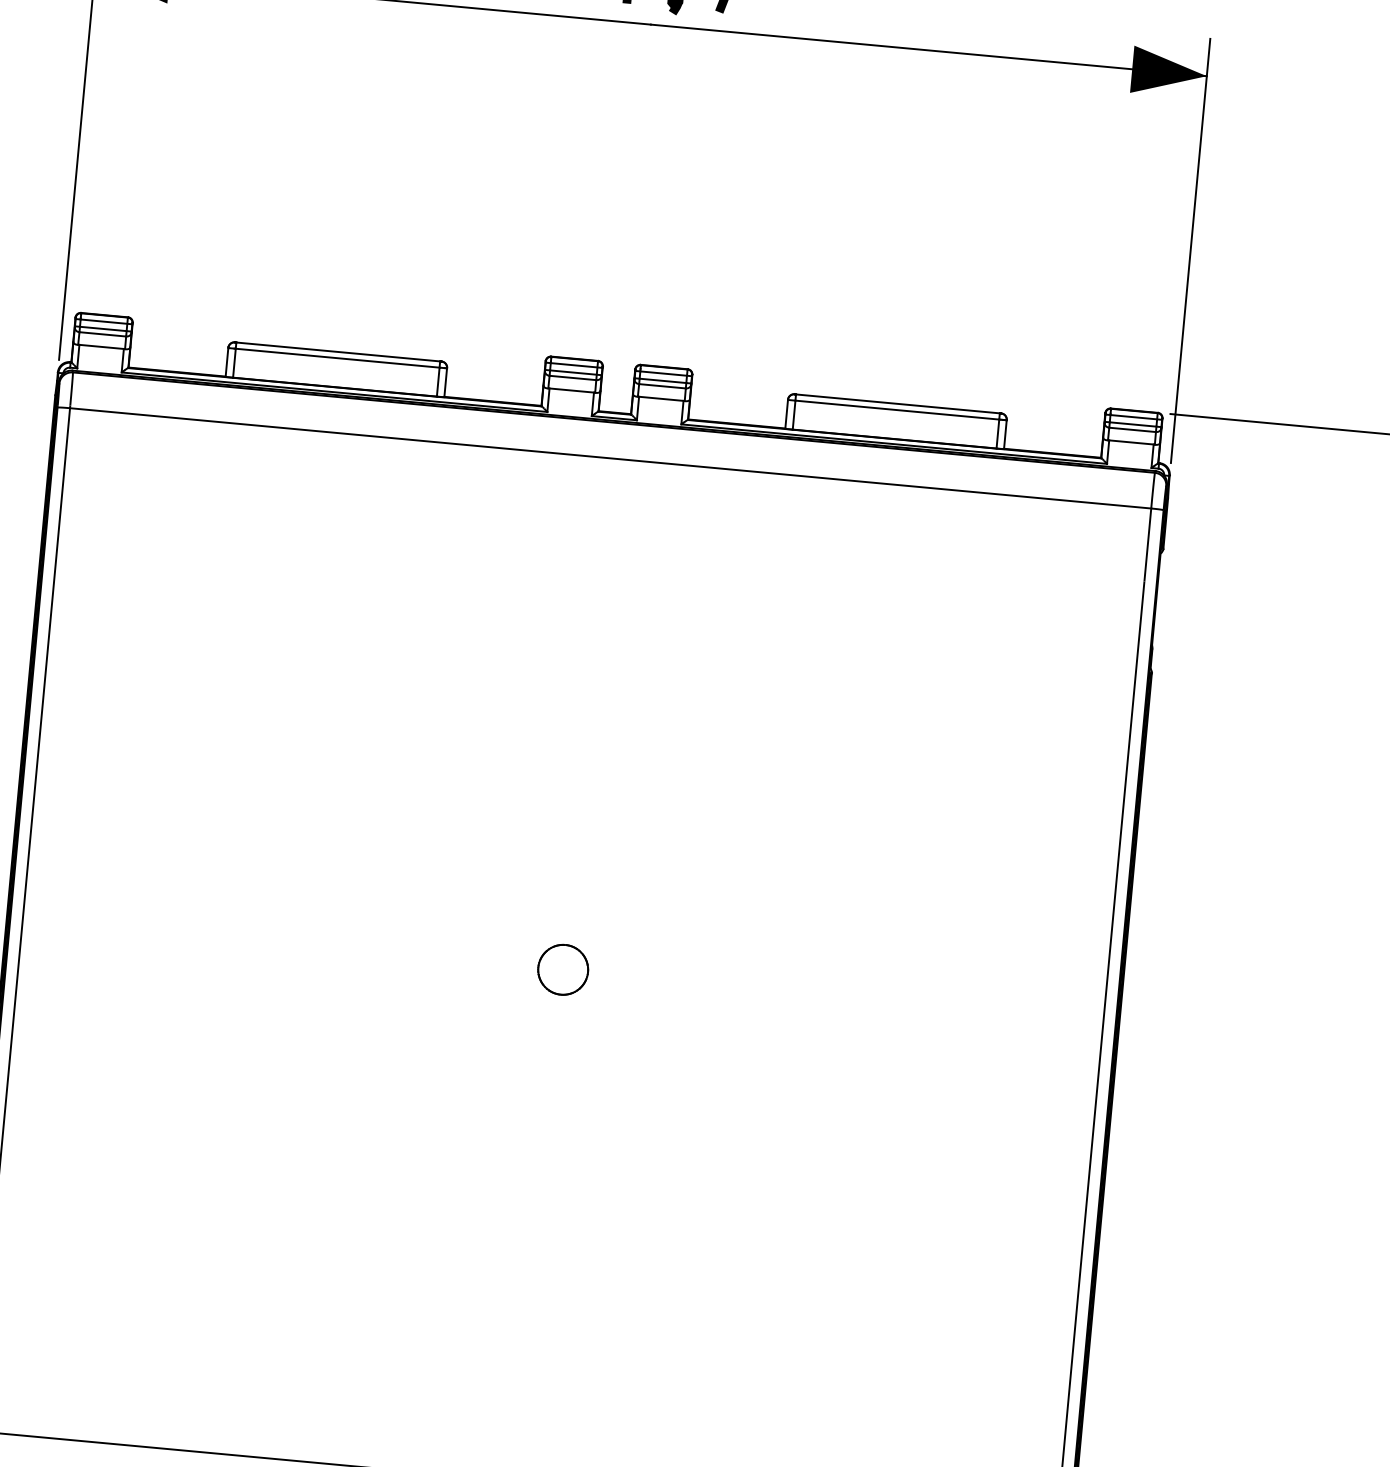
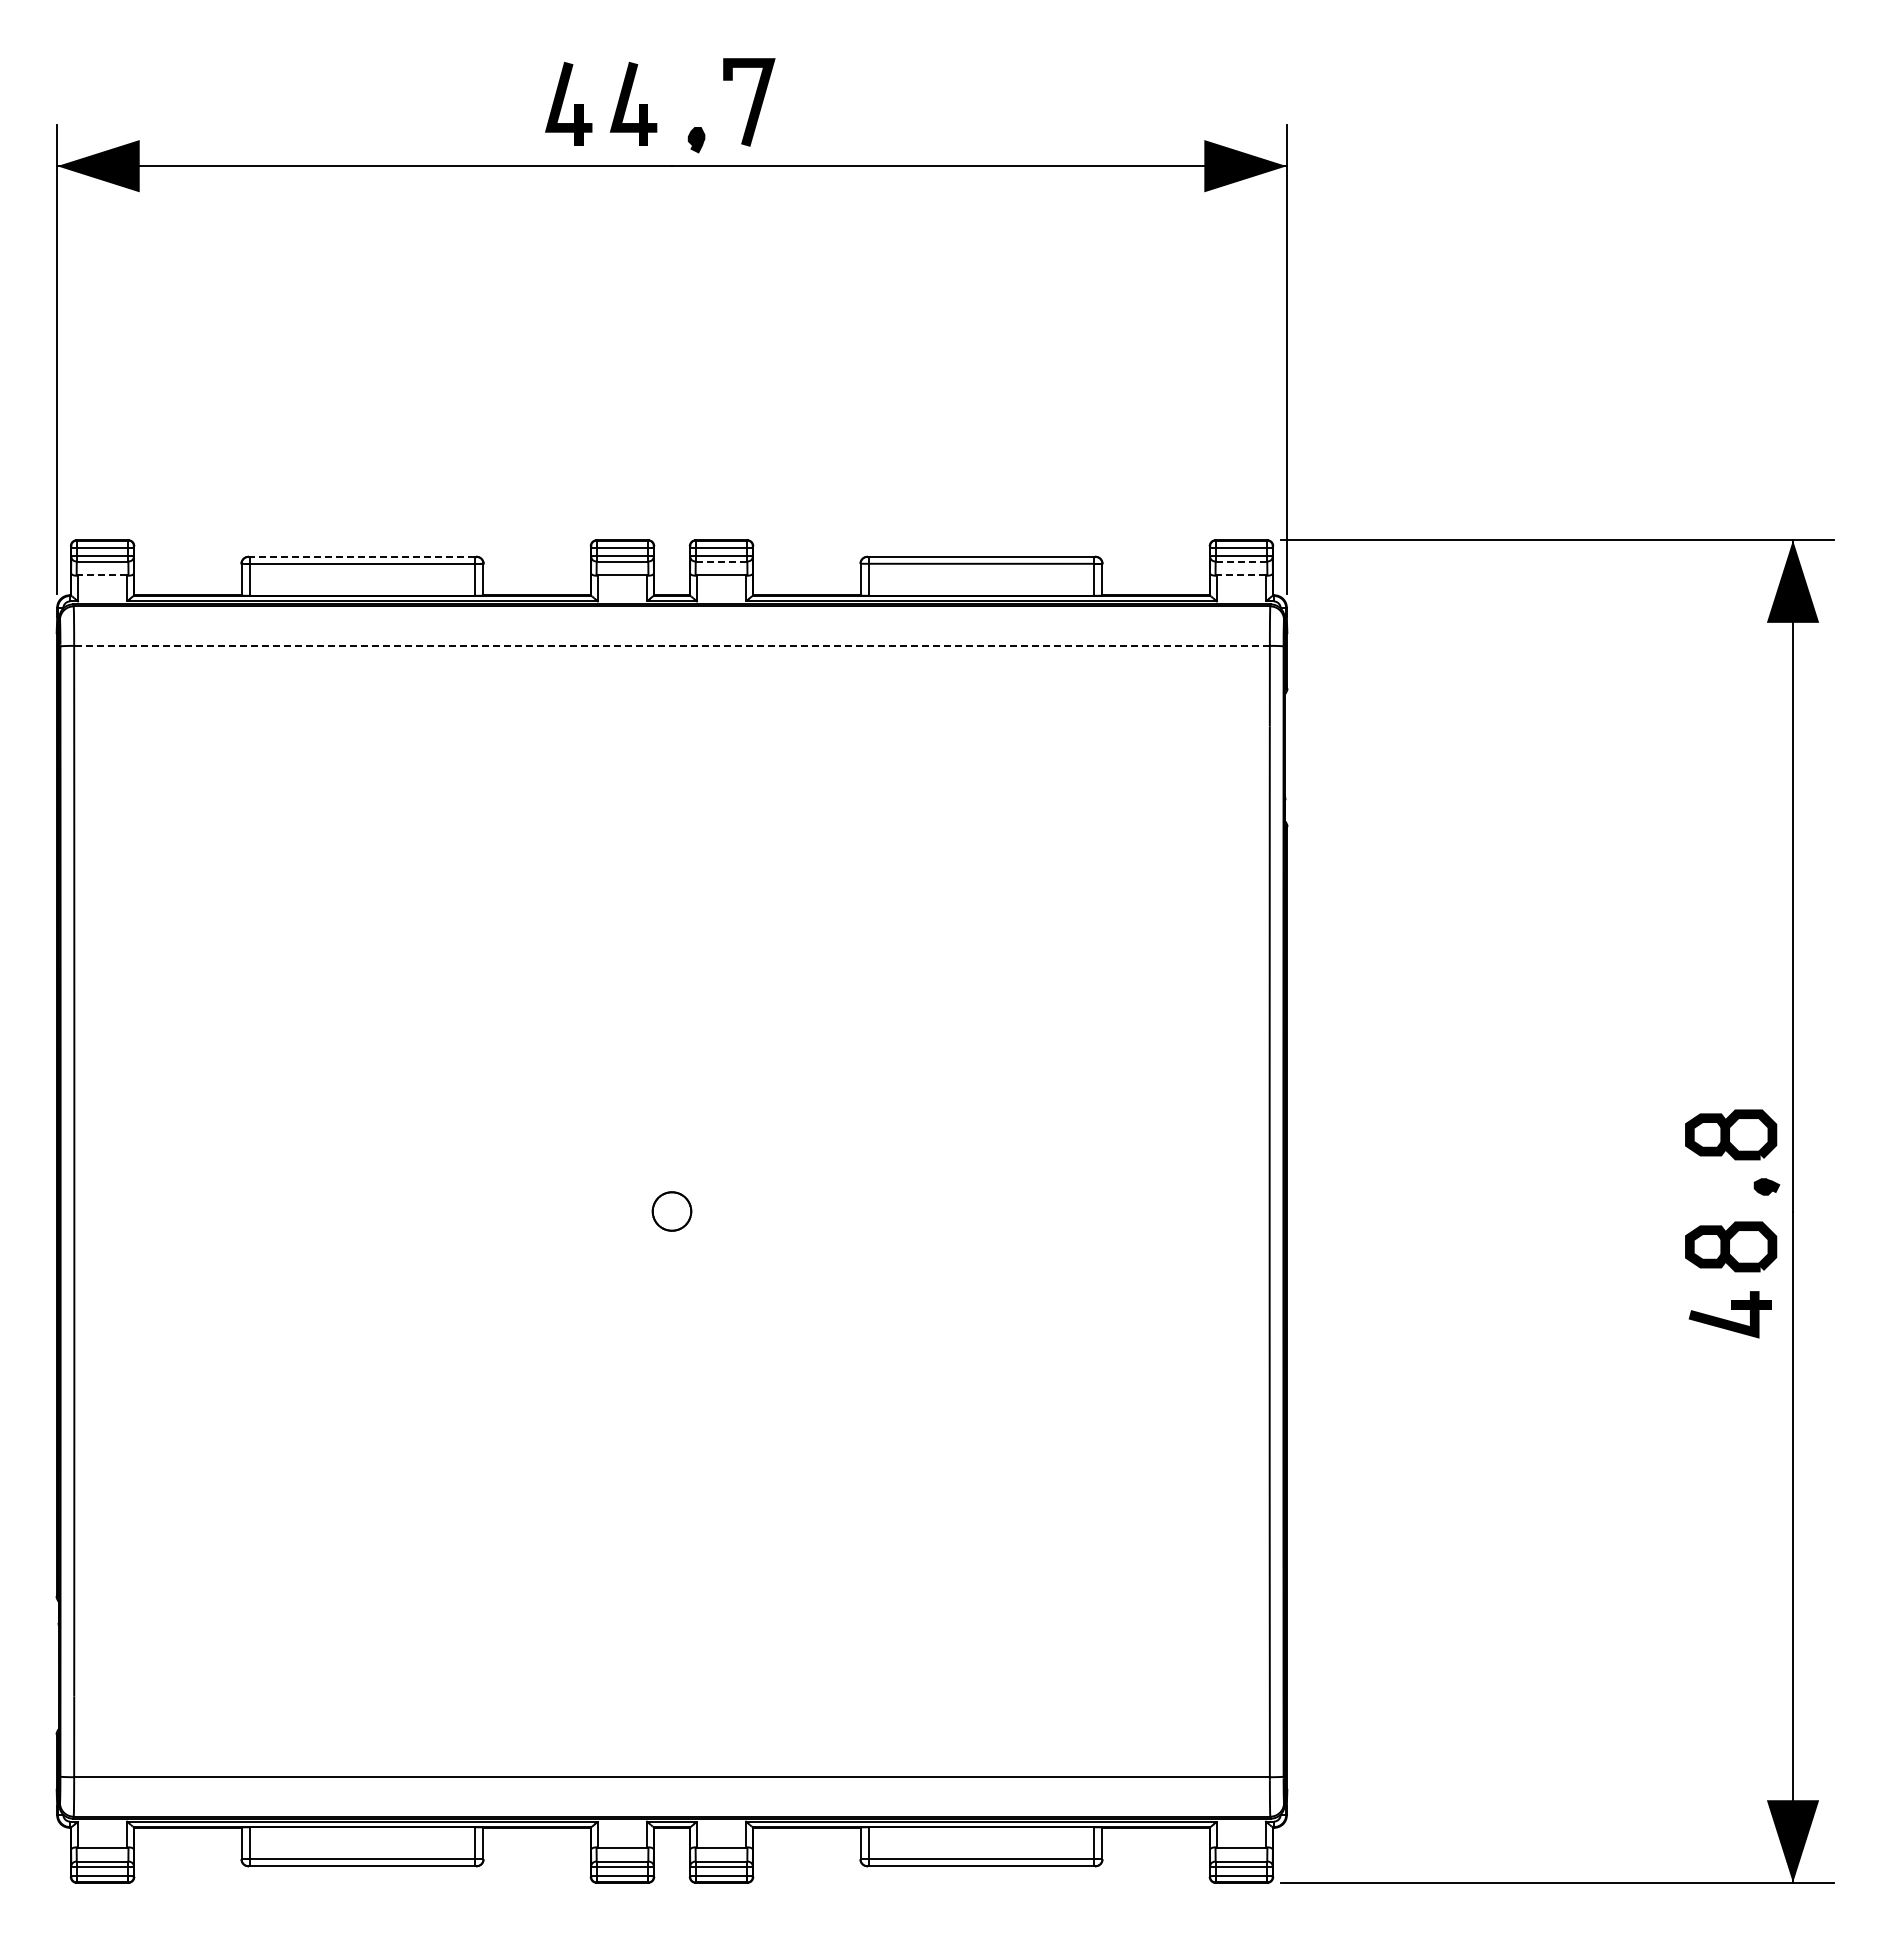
line: (101, 346) -> (102, 575), solid -> dashed
line: (338, 351) -> (362, 556), solid -> dashed
line: (662, 386) -> (721, 561), solid -> dashed
line: (1132, 429) -> (1241, 561), solid -> dashed
line: (1131, 442) -> (1241, 575), solid -> dashed
line: (611, 458) -> (672, 645), solid -> dashed
part: (562, 969) -> (671, 1211), size x0.7

